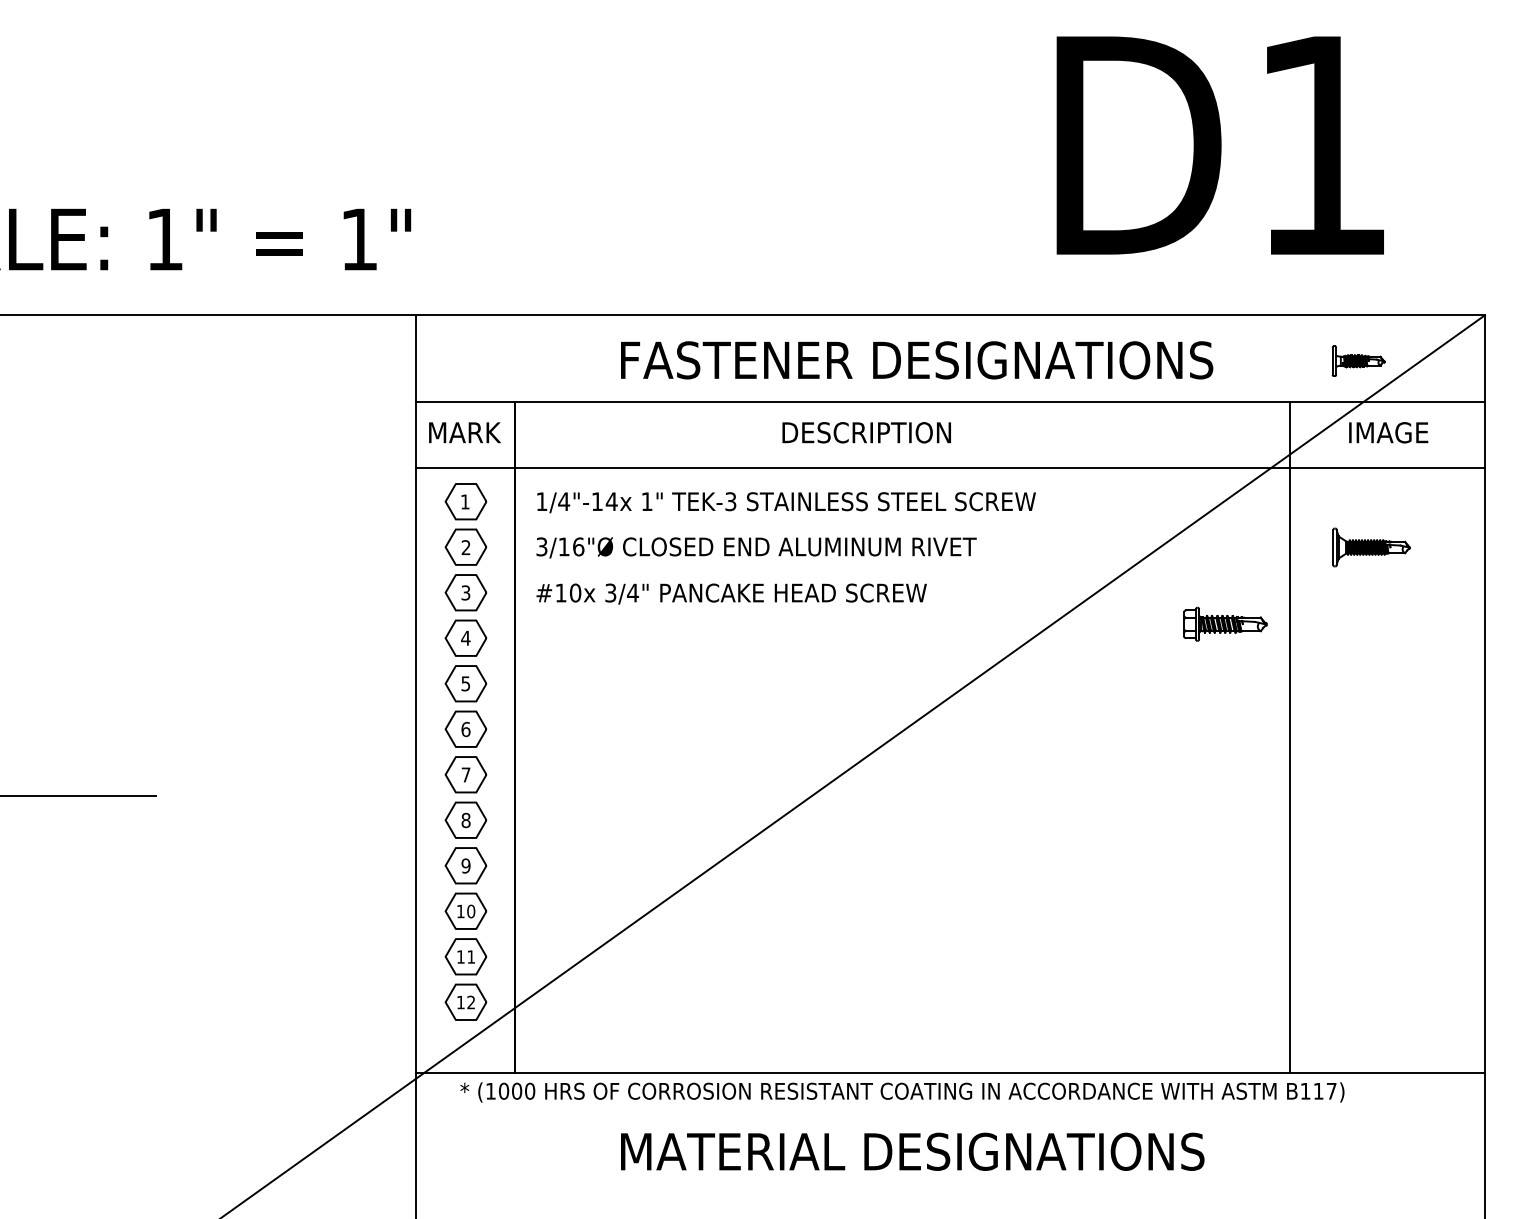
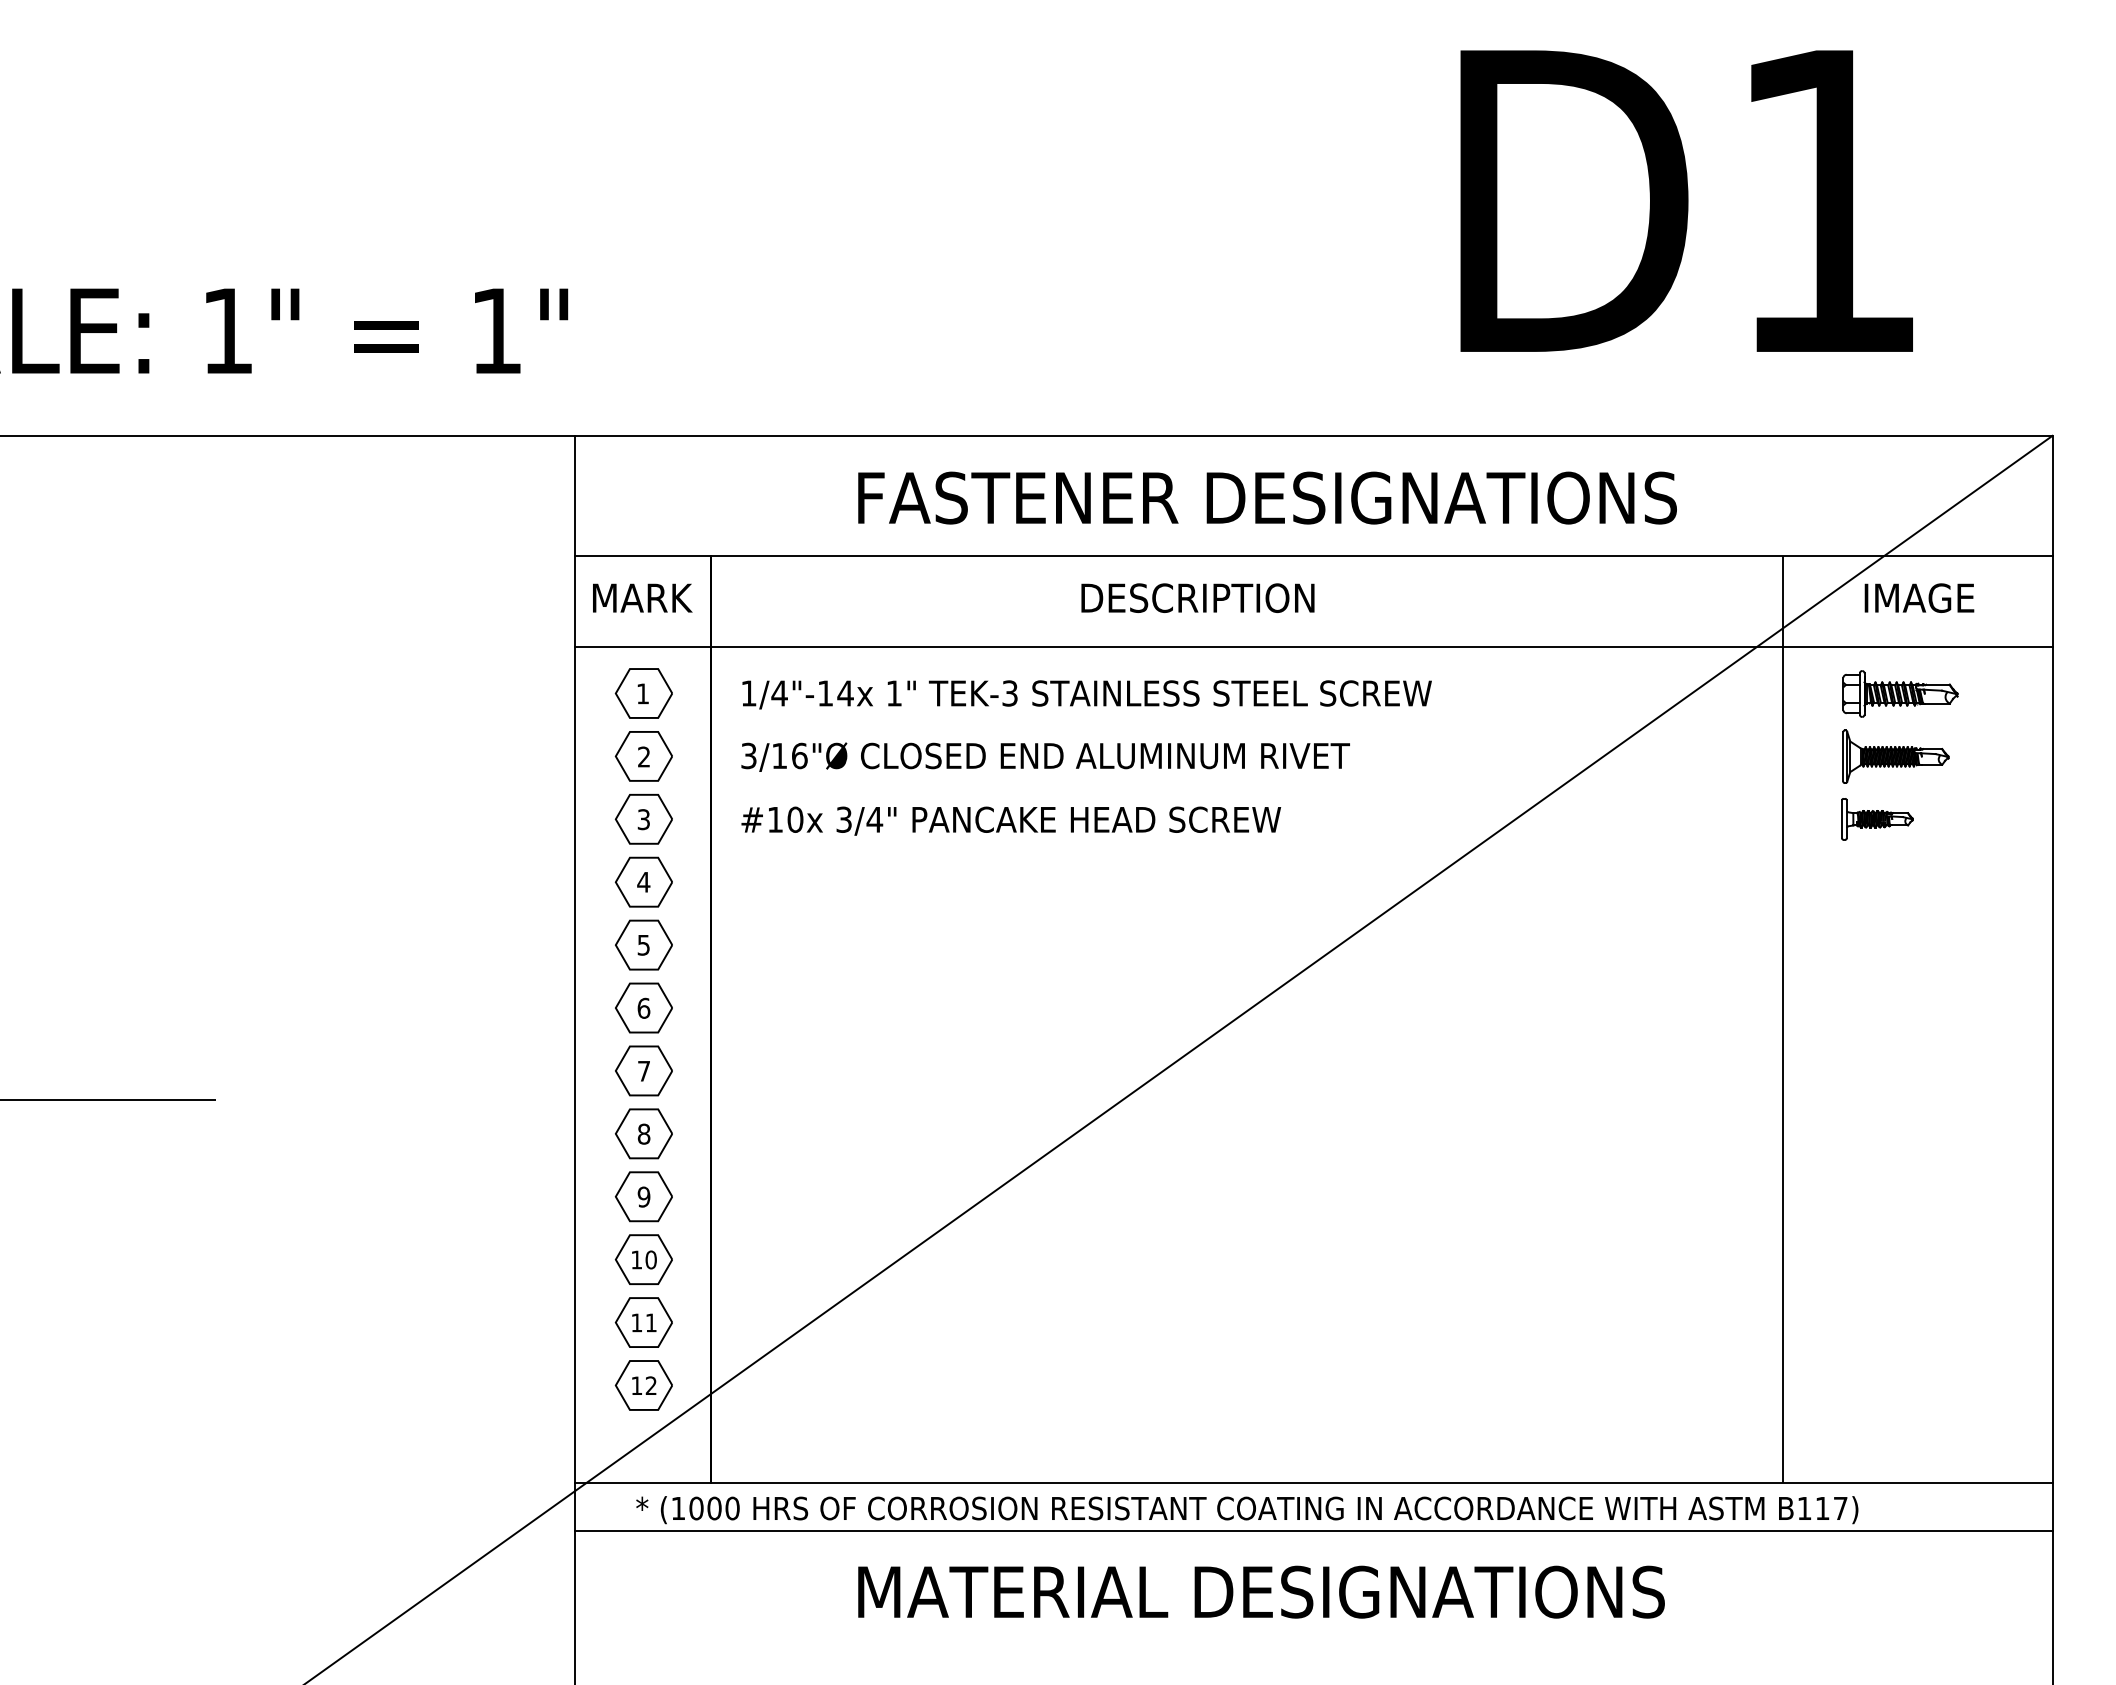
part: (1358, 361) -> (1877, 819), moved
part: (1225, 623) -> (1900, 693), moved
line: (950, 1107) -> (1313, 1530), added

